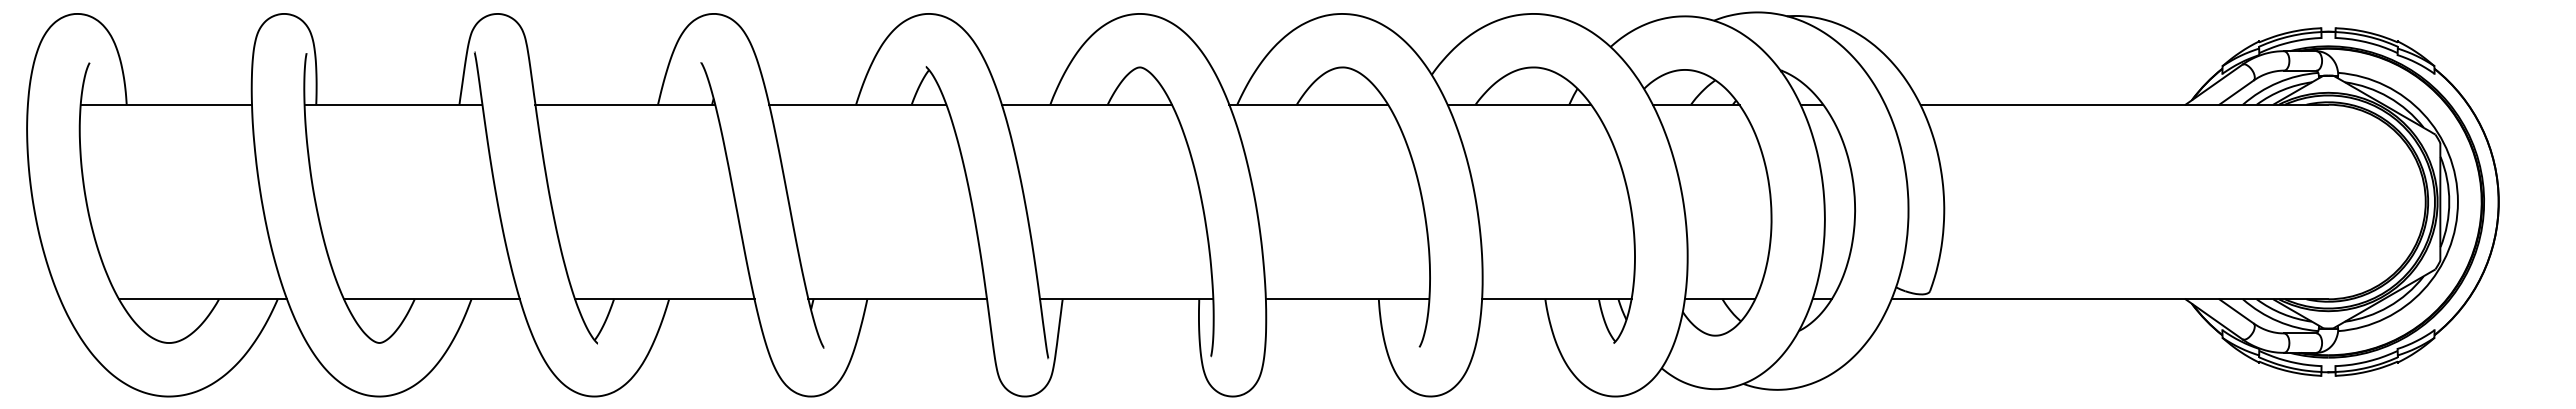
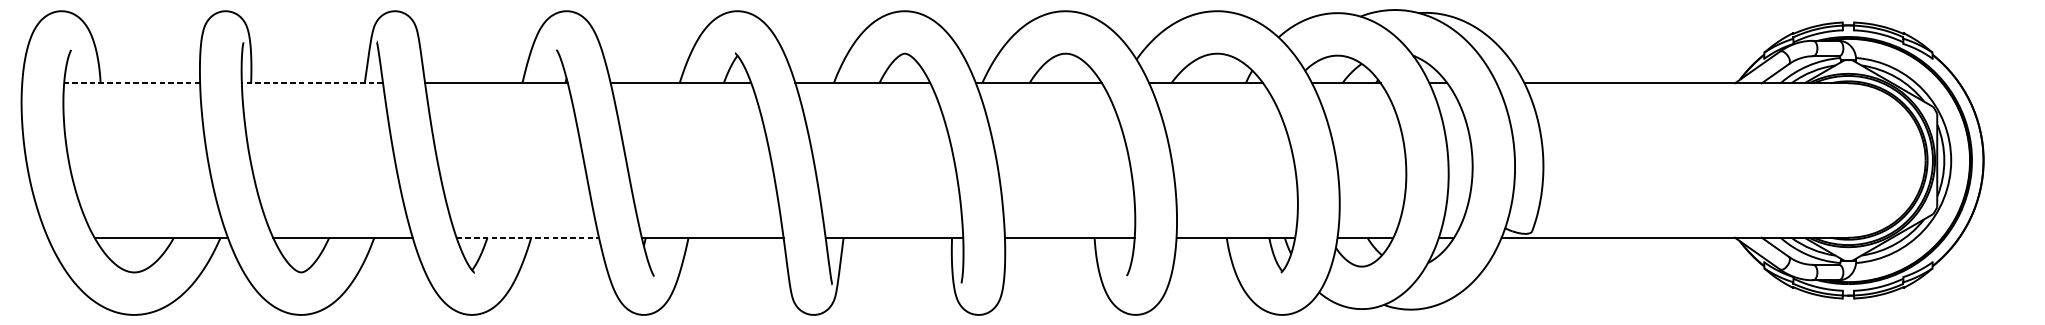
line: (166, 104) -> (132, 83), solid -> dashed
line: (393, 104) -> (312, 83), solid -> dashed
line: (664, 299) -> (527, 237), solid -> dashed

